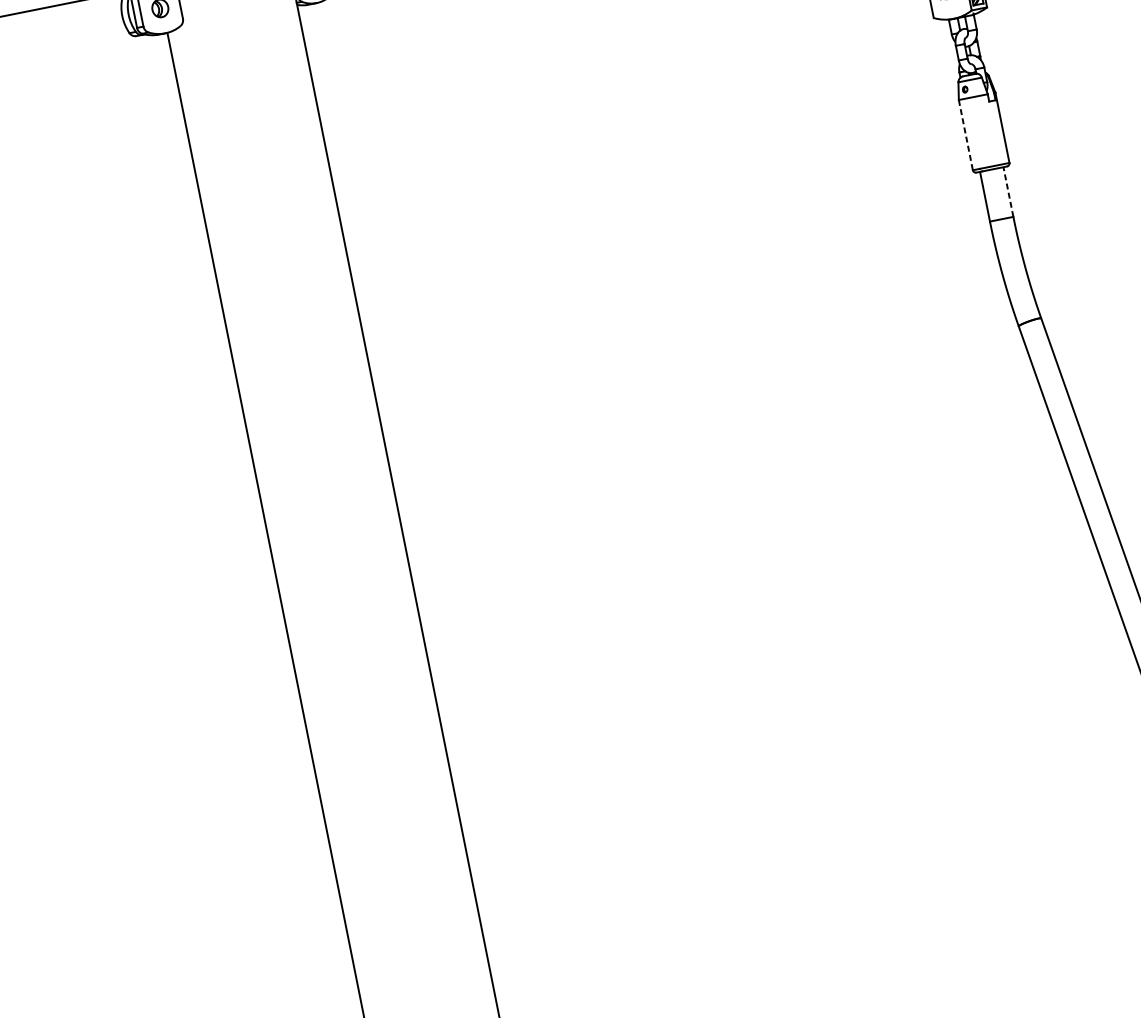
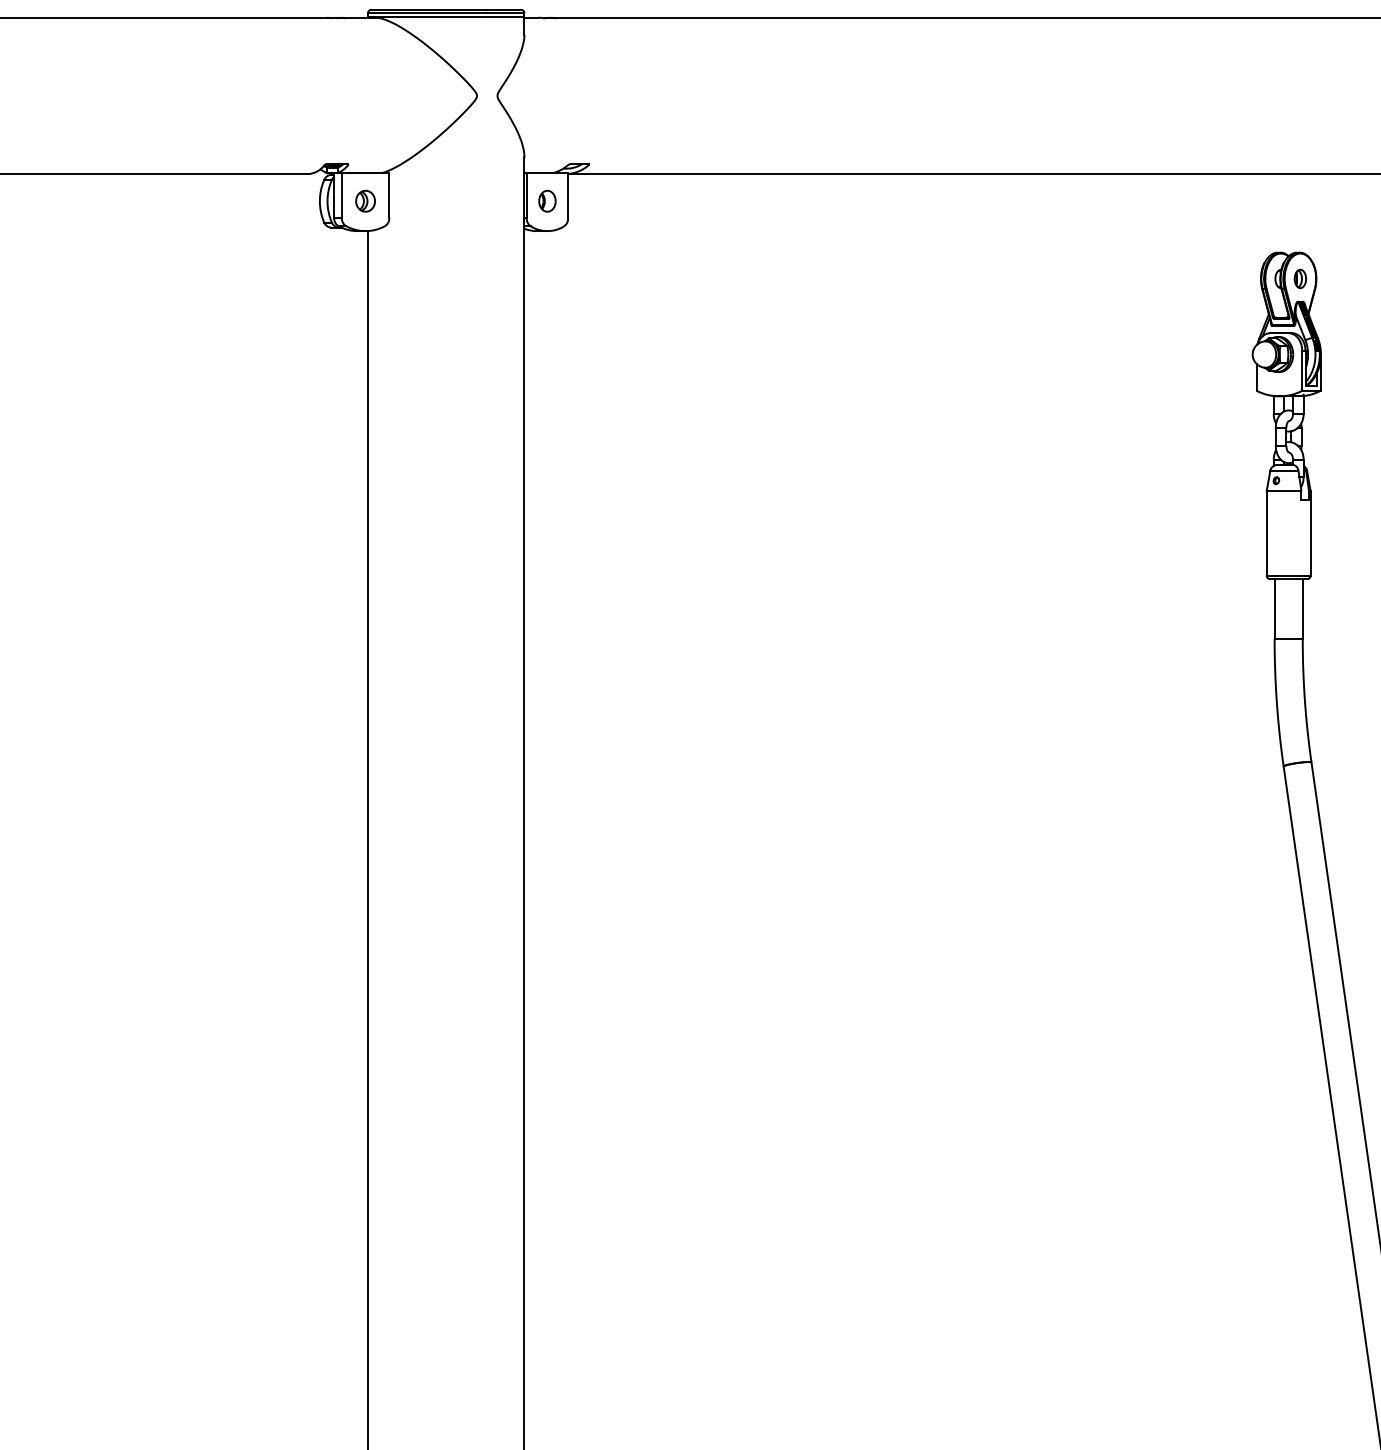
line: (965, 135) -> (1266, 533), dashed -> solid
line: (1008, 192) -> (1302, 609), dashed -> solid

